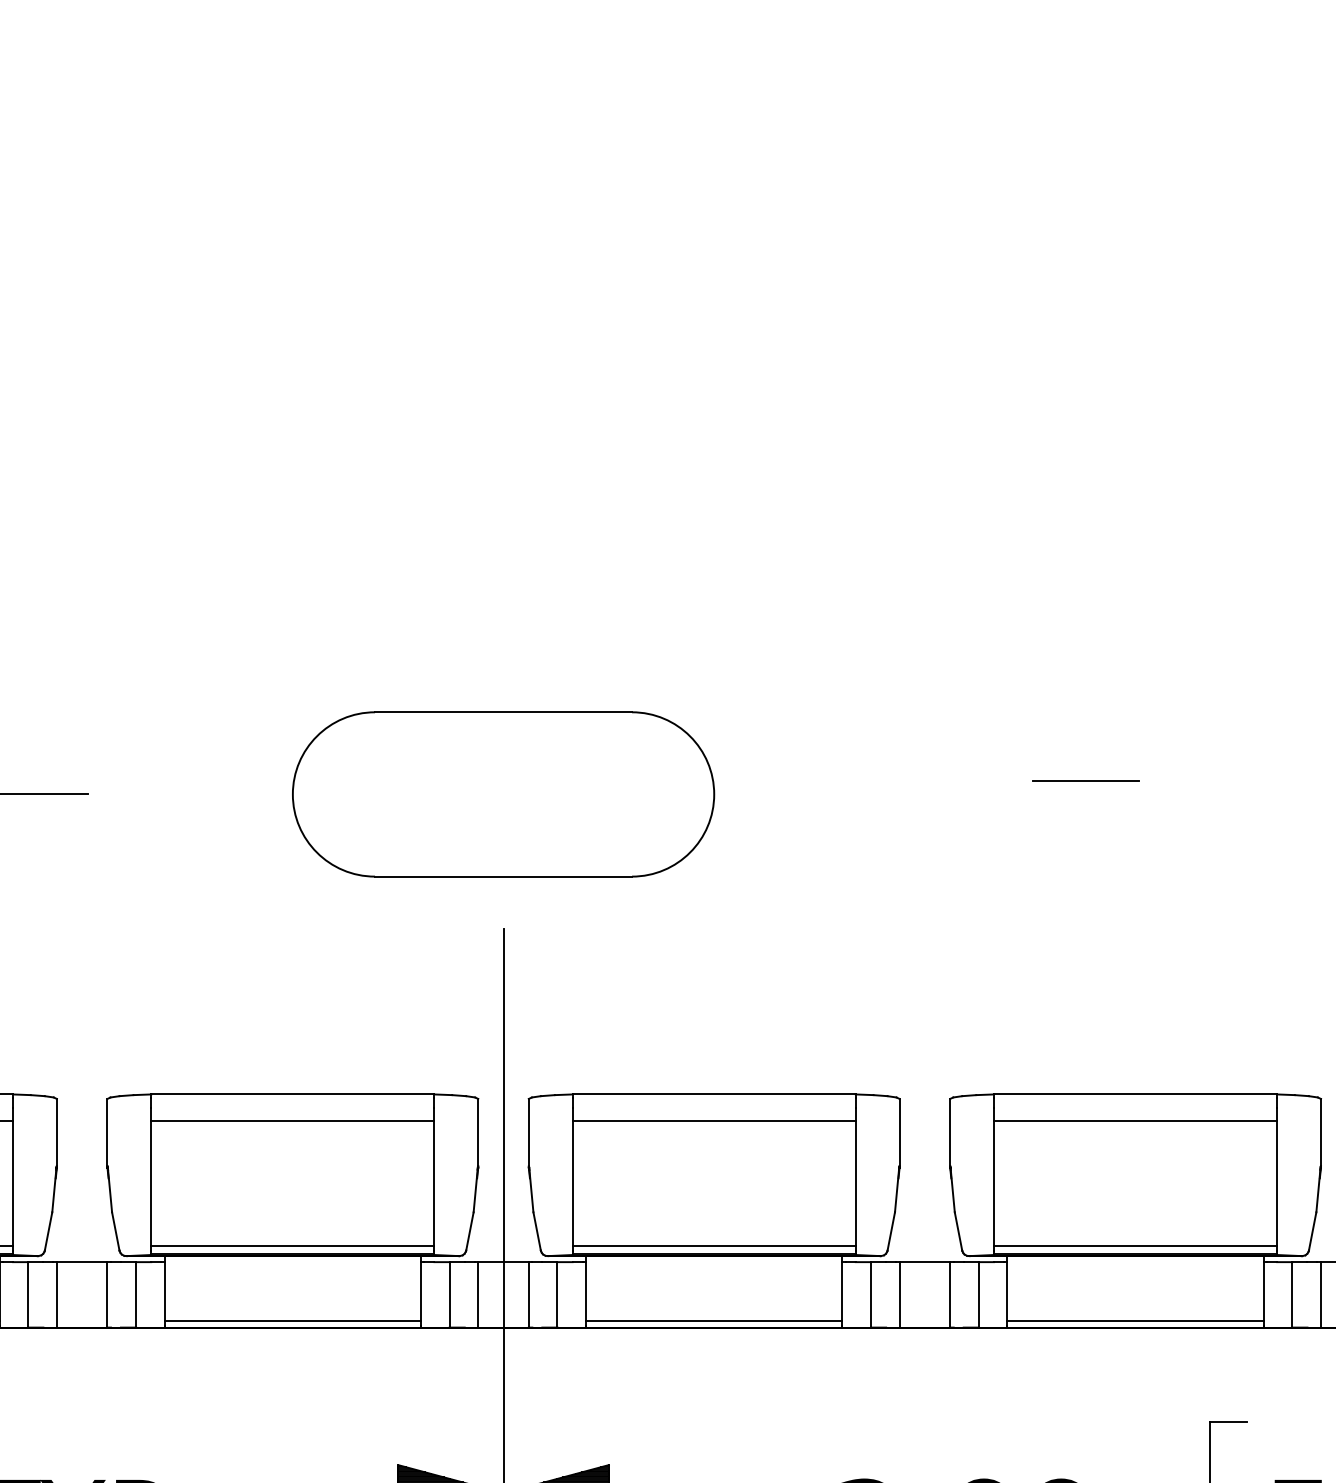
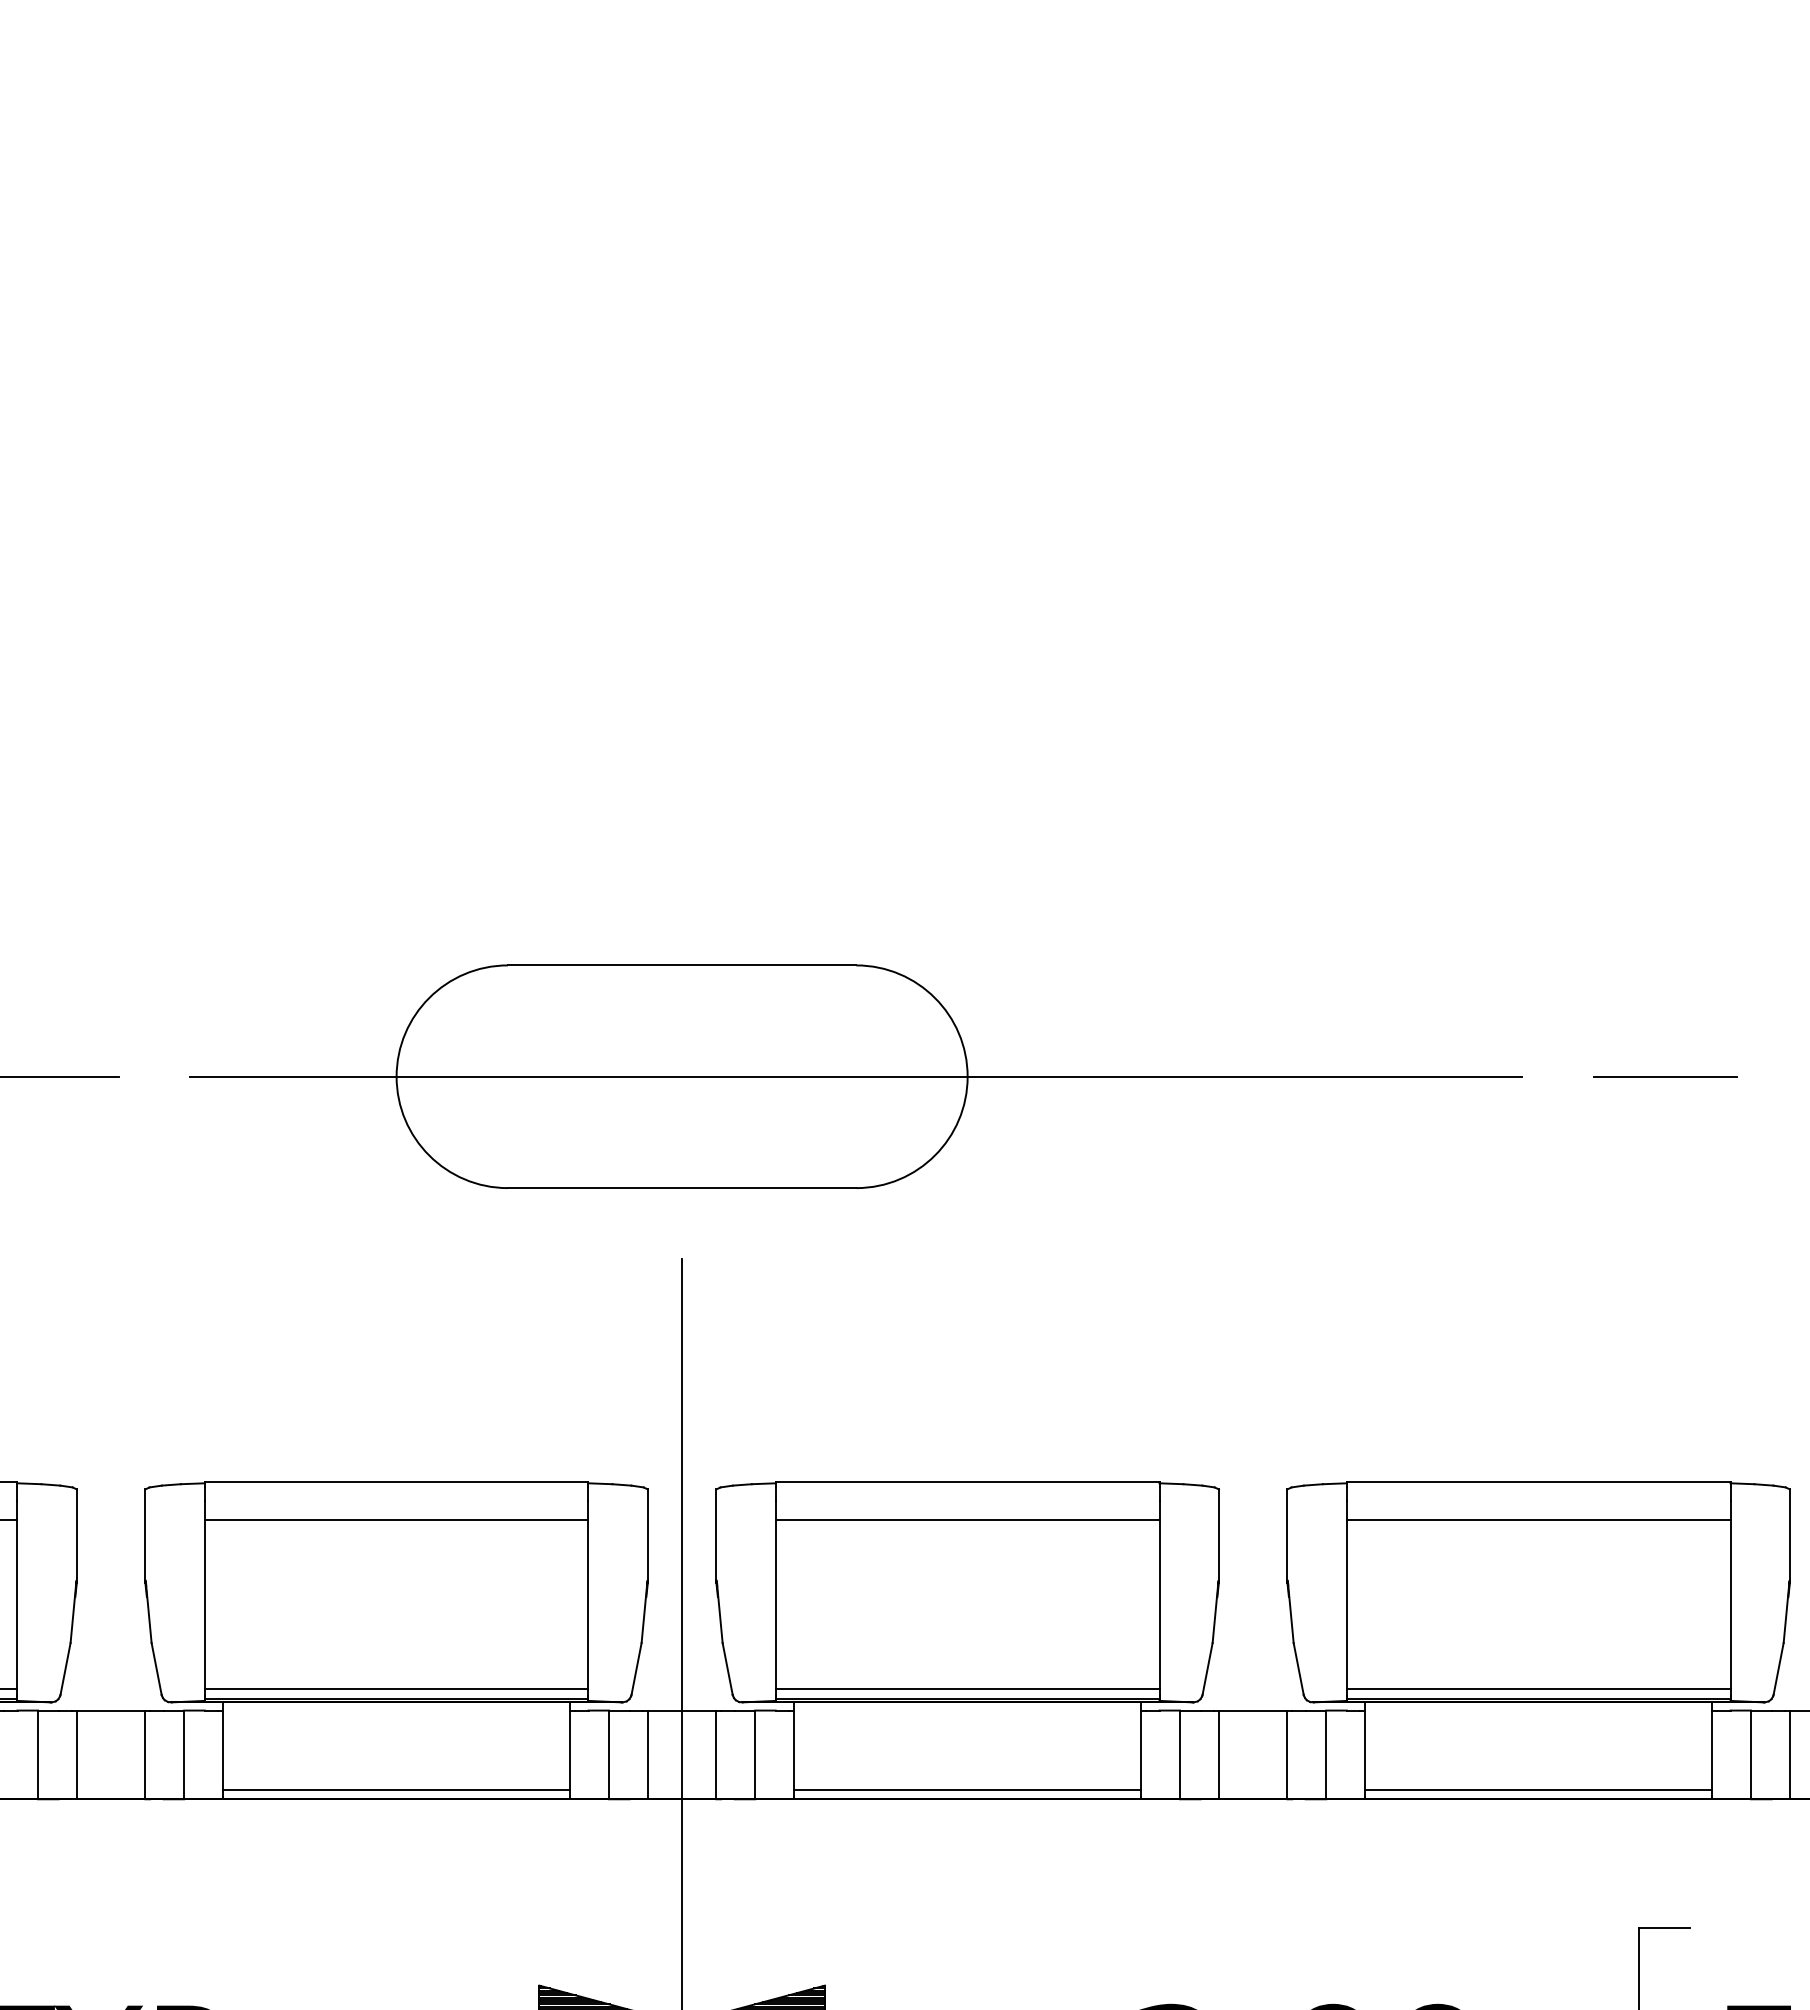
line: (1086, 780) -> (1665, 1076), moved
line: (632, 794) -> (856, 1076), added

